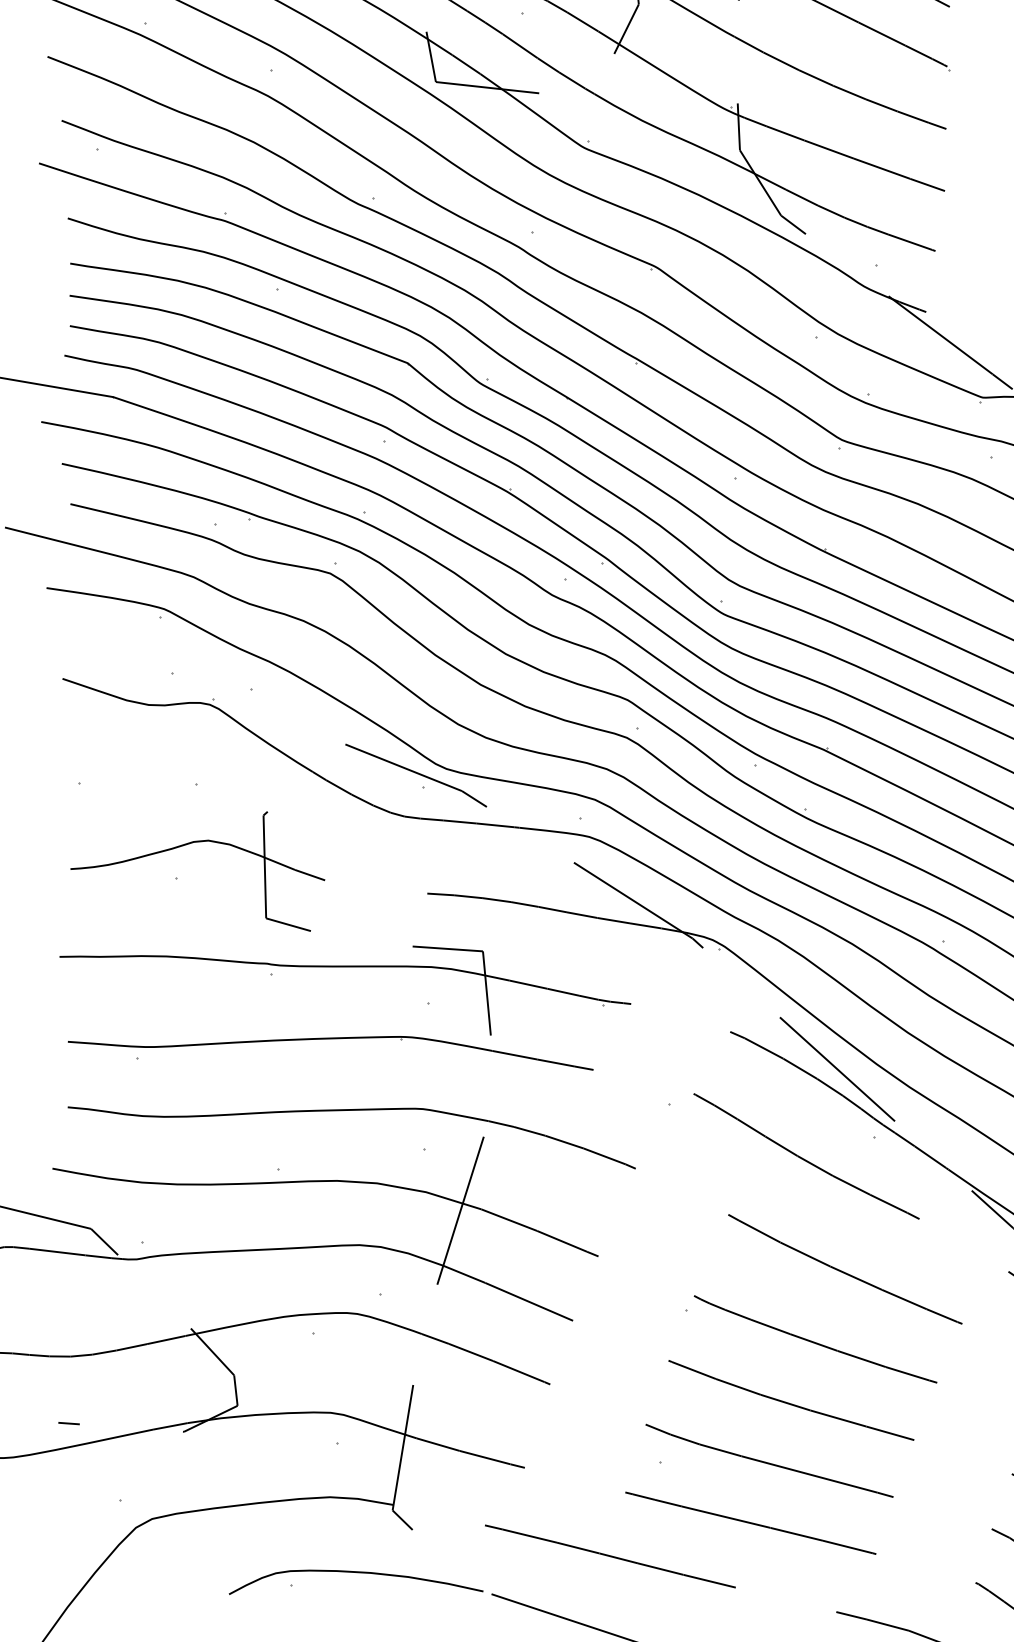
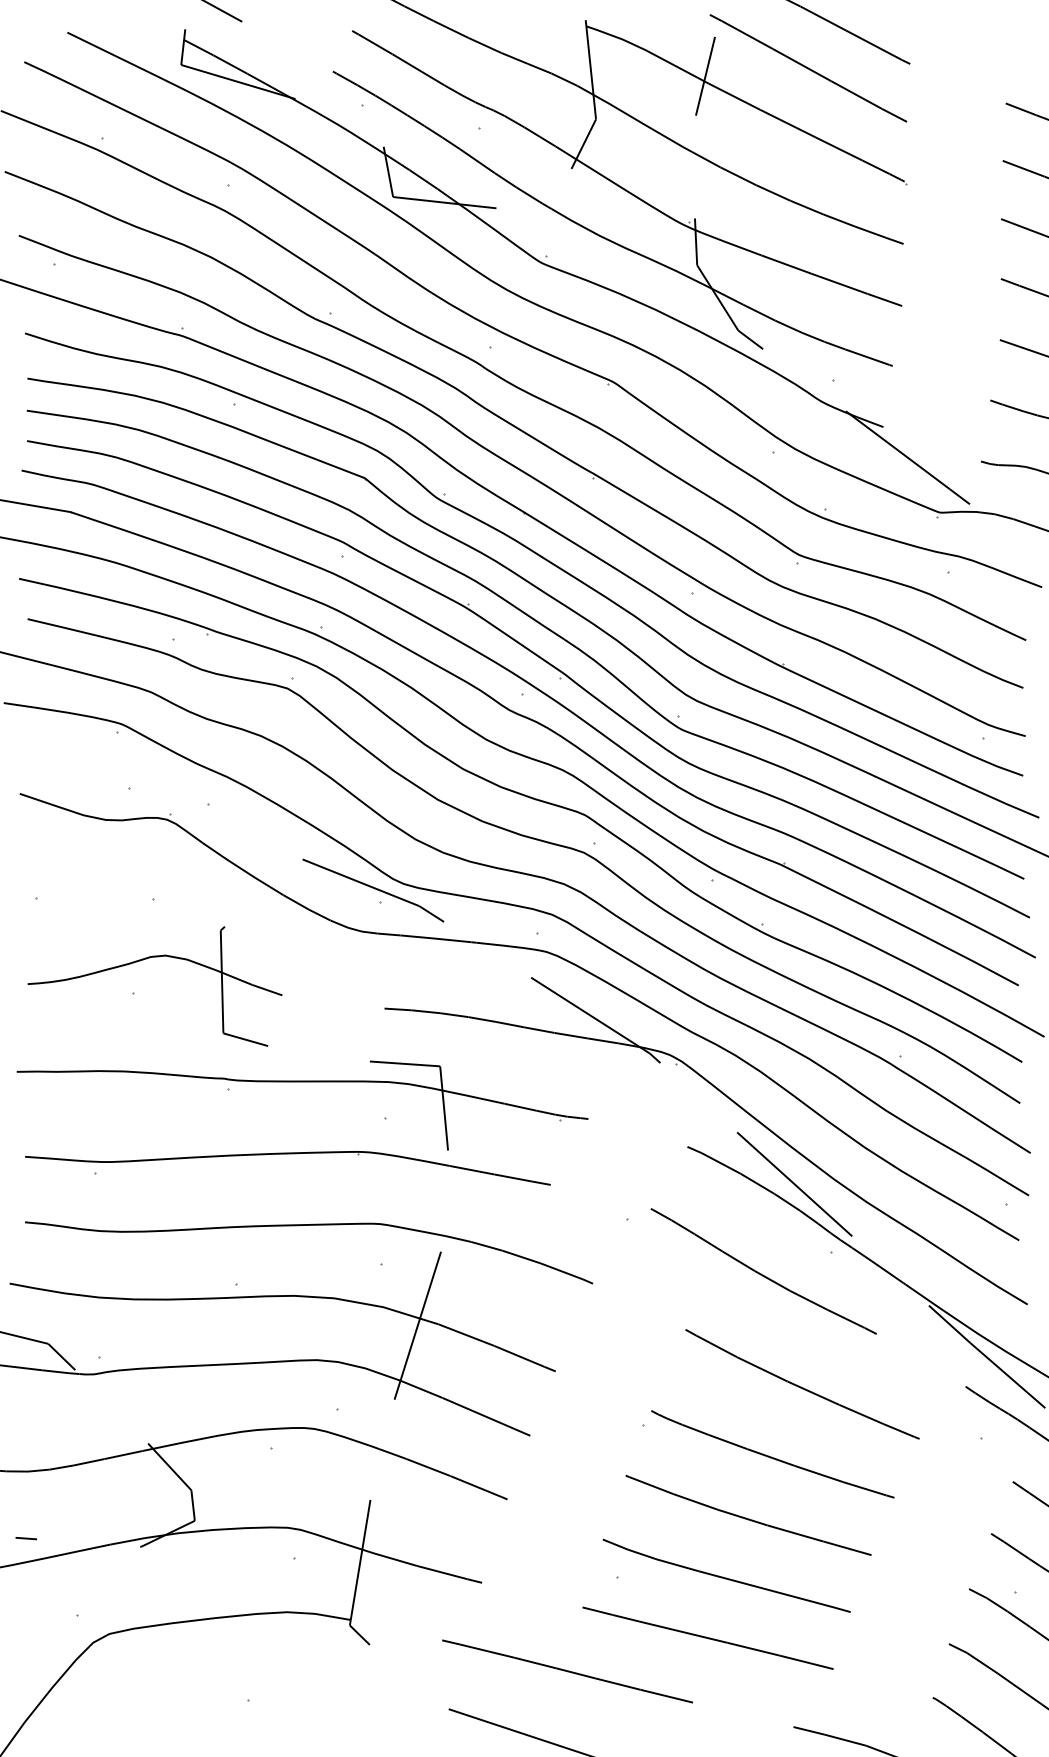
curve: (357, 1573) -> (314, 1688), removed

